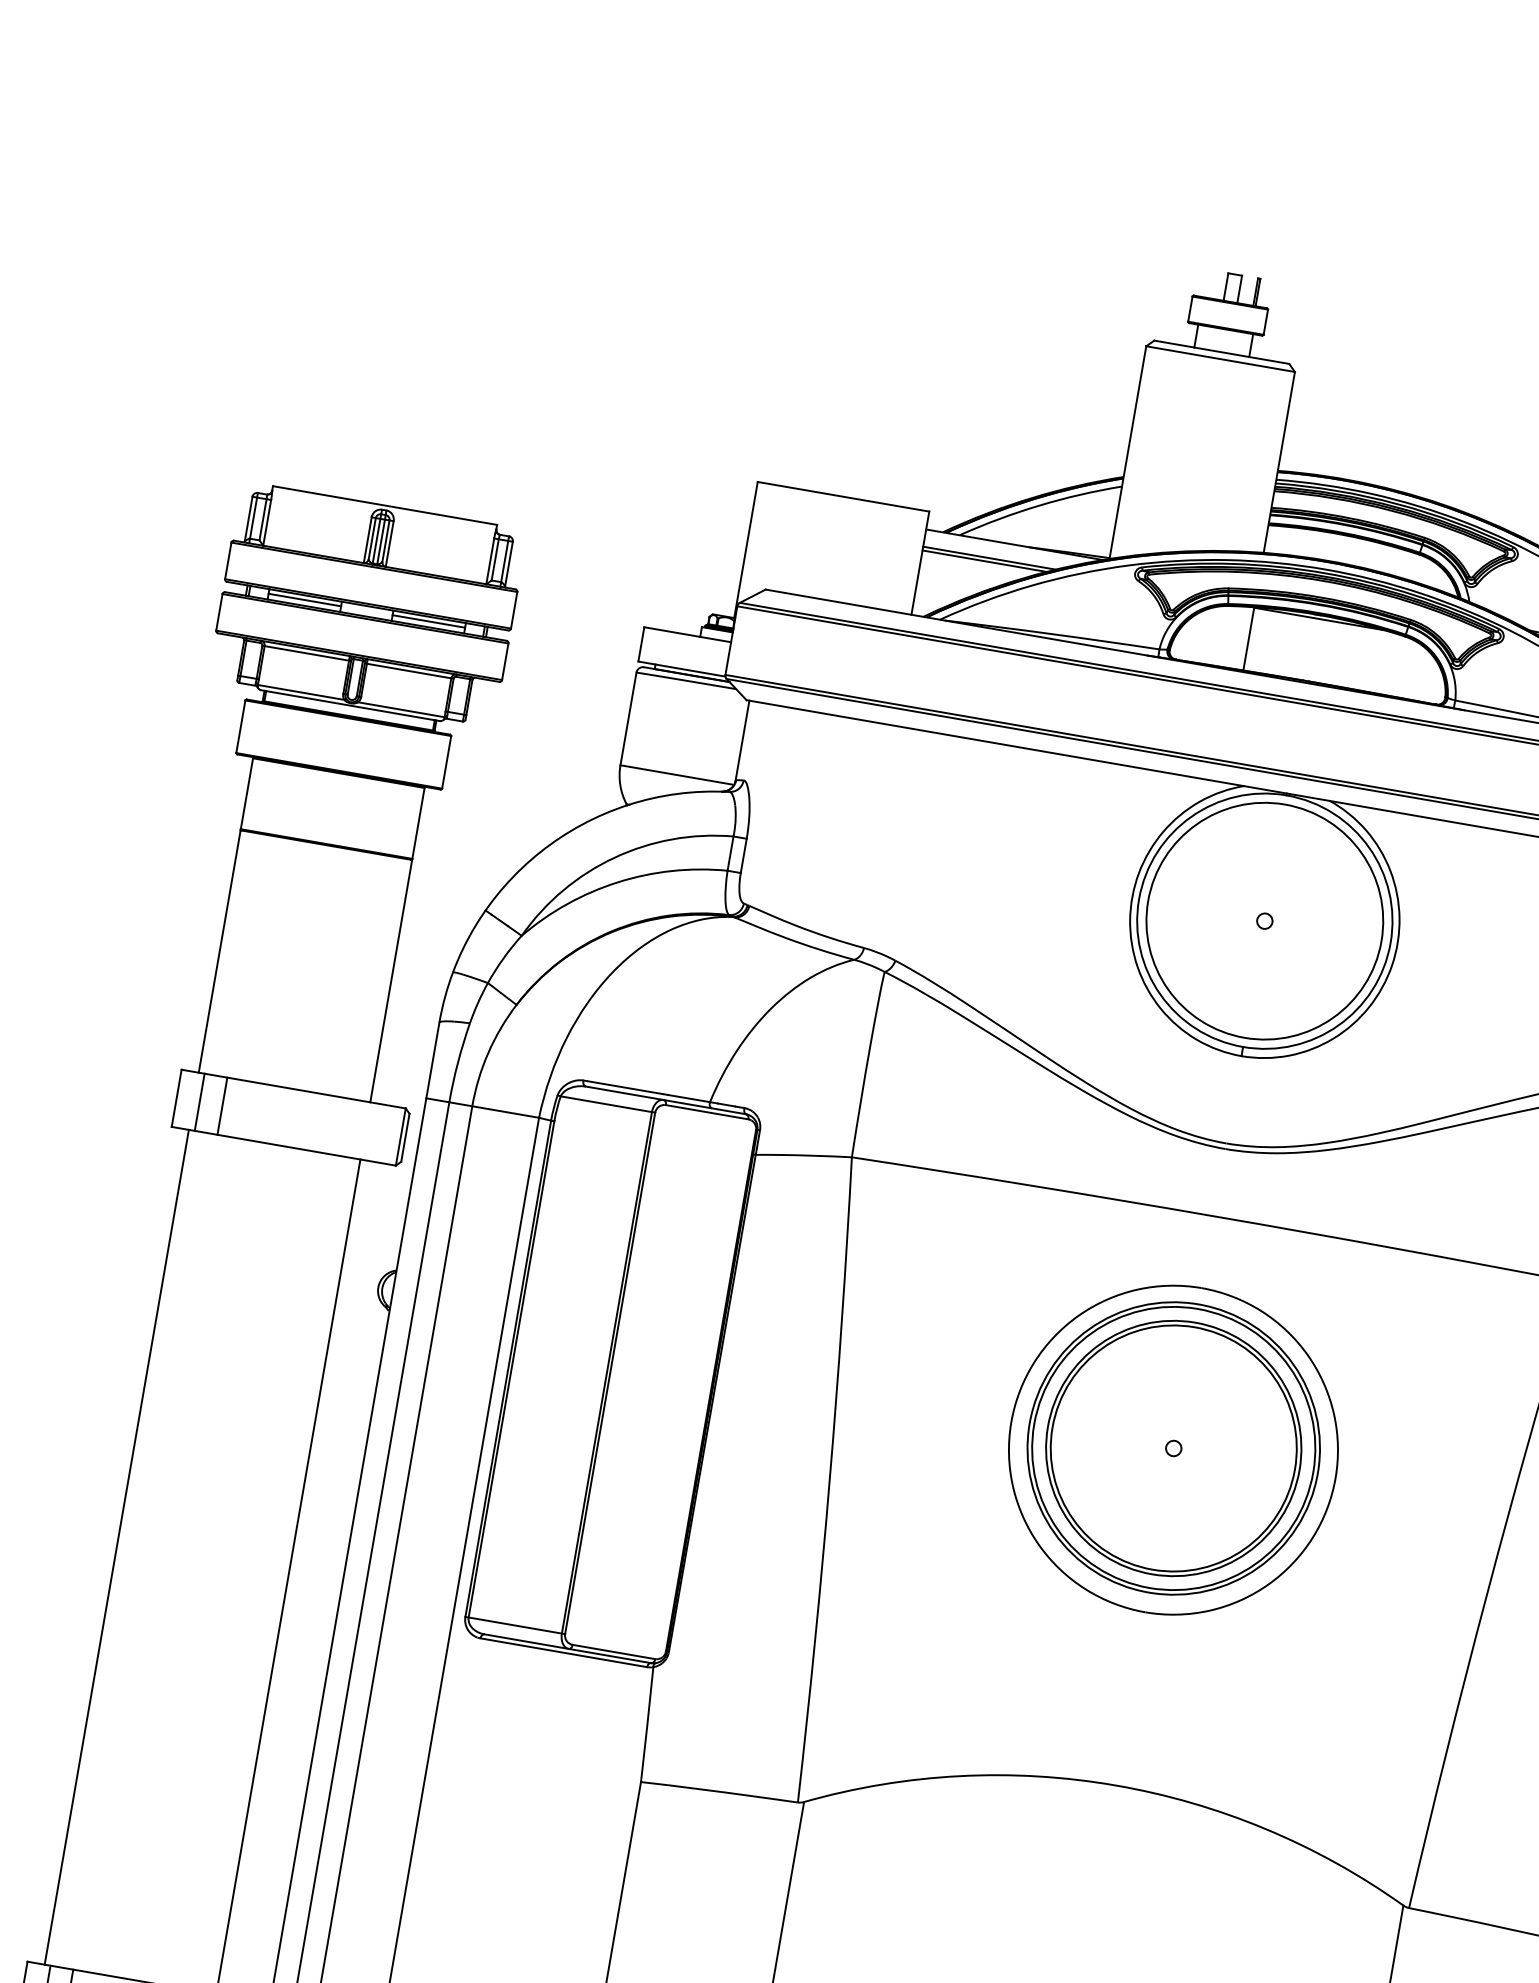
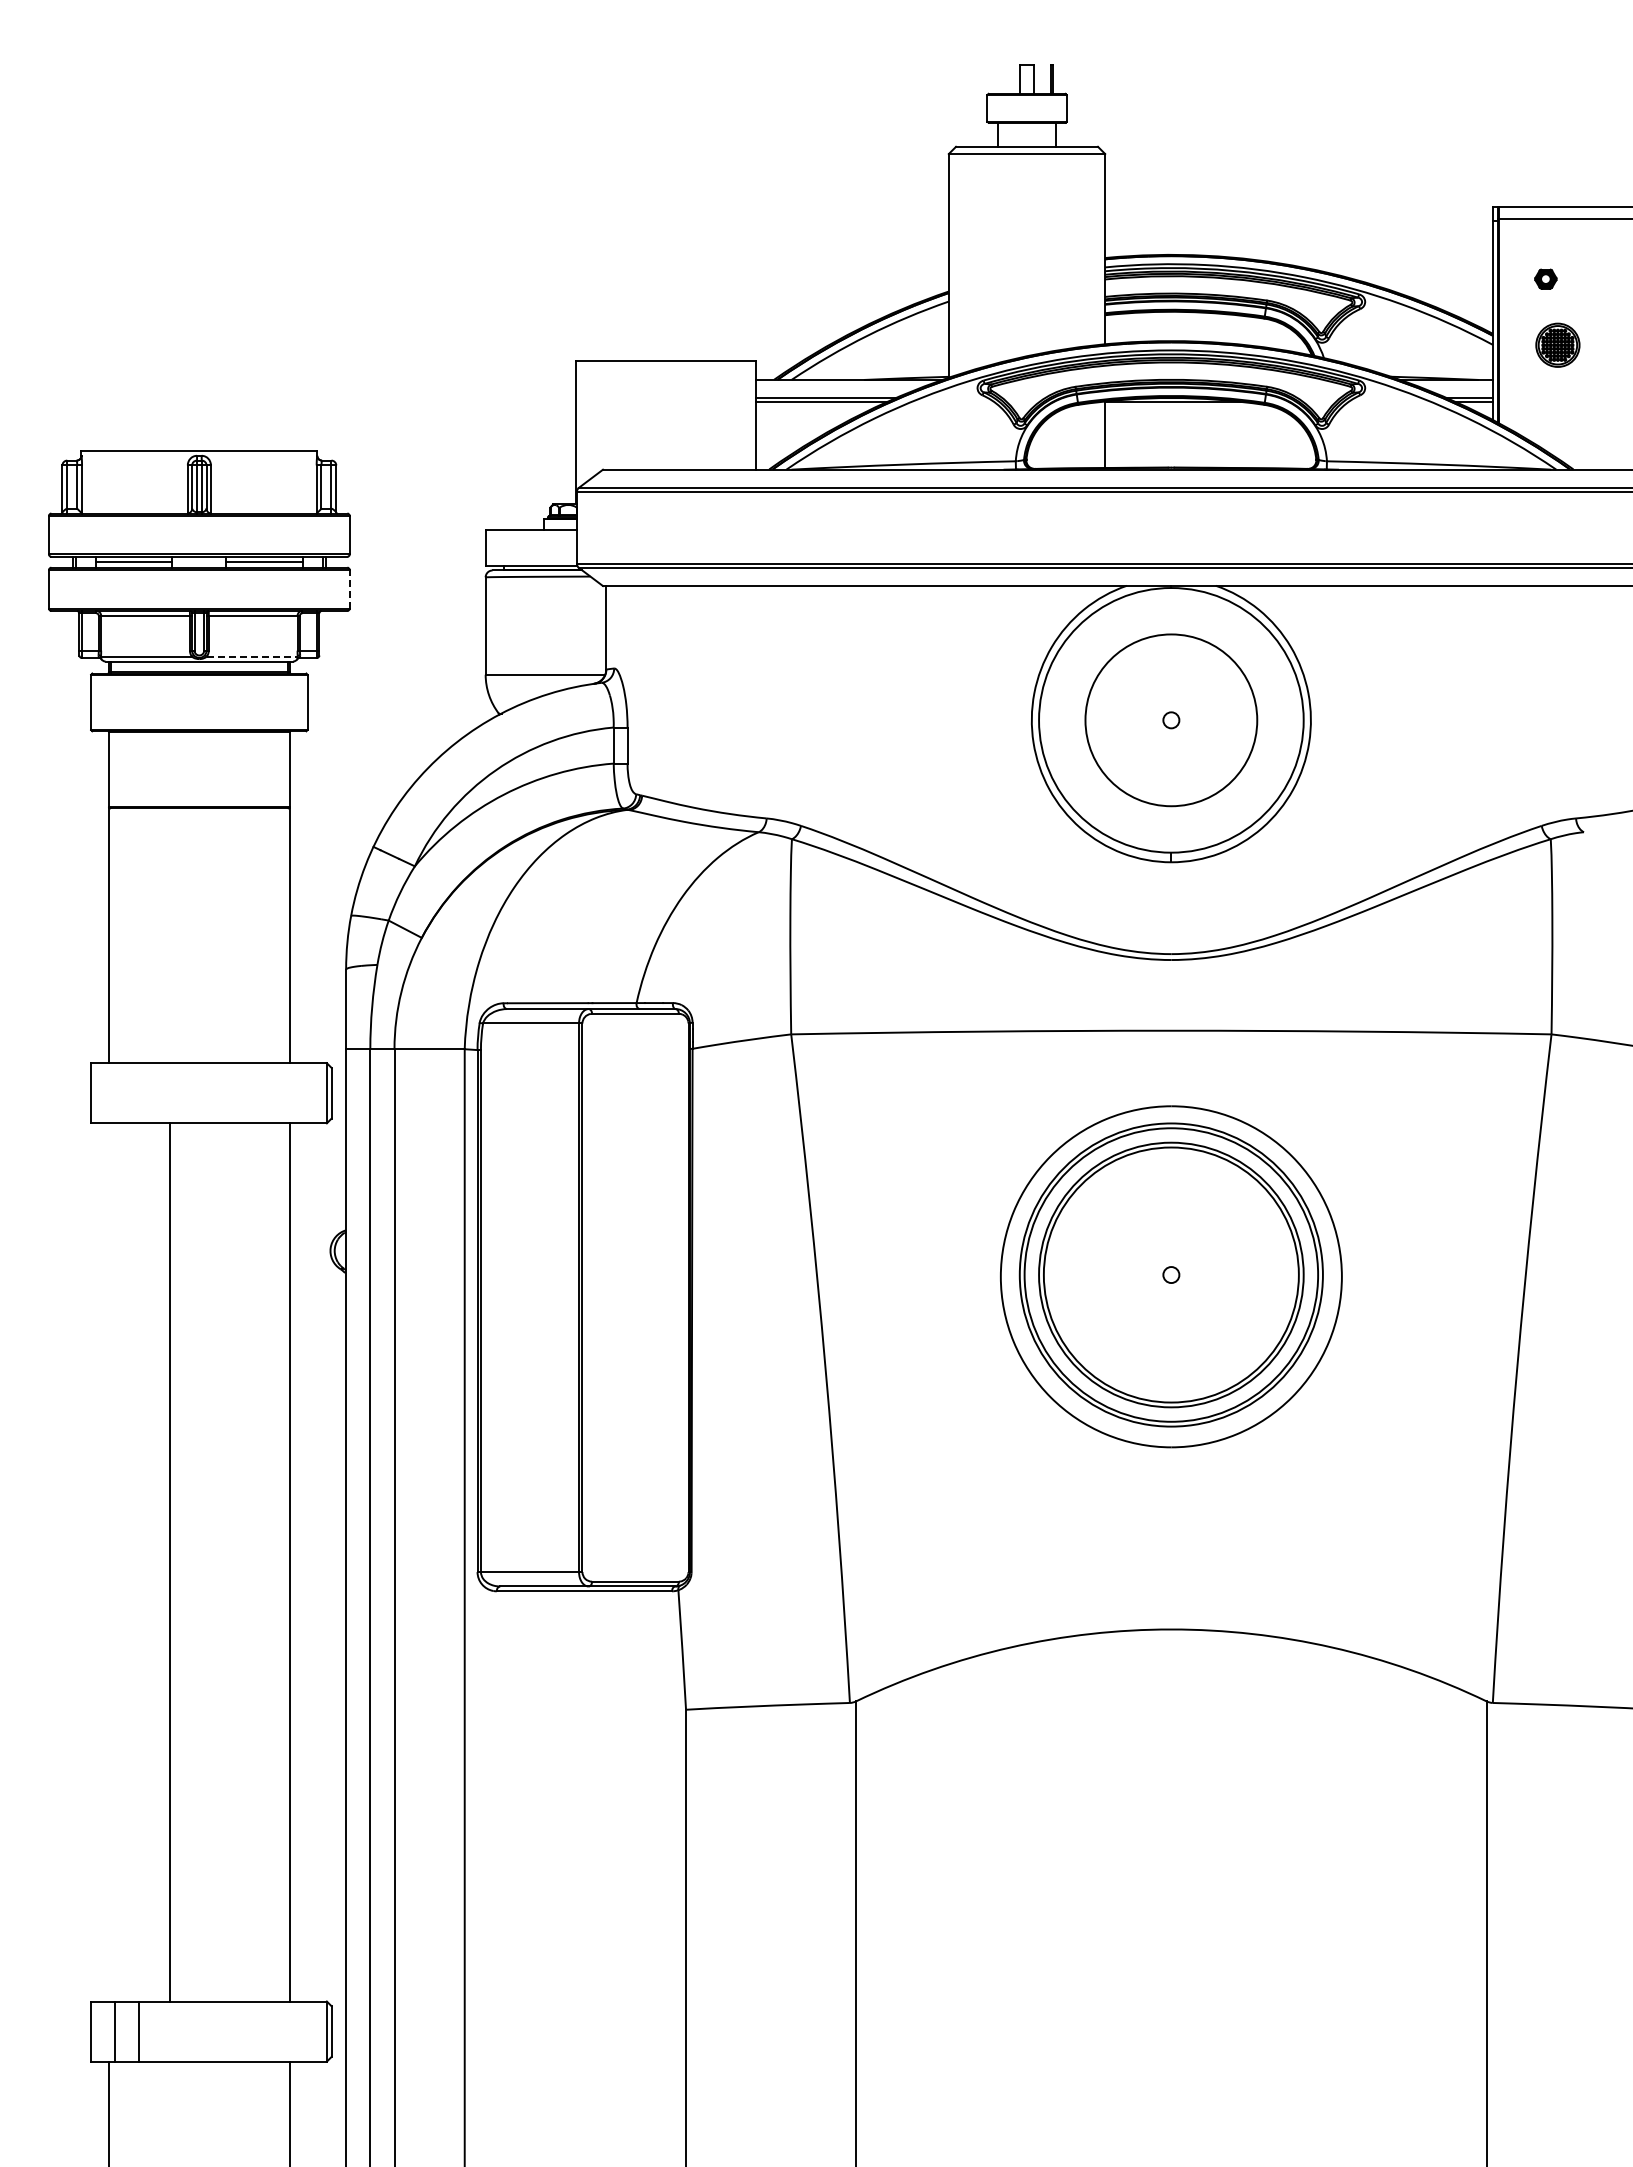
line: (505, 660) -> (349, 588), solid -> dashed
line: (401, 709) -> (252, 656), solid -> dashed
circle: (1264, 921) -> (1171, 720), size x0.7
line: (199, 1102) -> (115, 1093), removed
line: (222, 1106) -> (139, 1093), removed
line: (117, 1547) -> (170, 1562), moved

